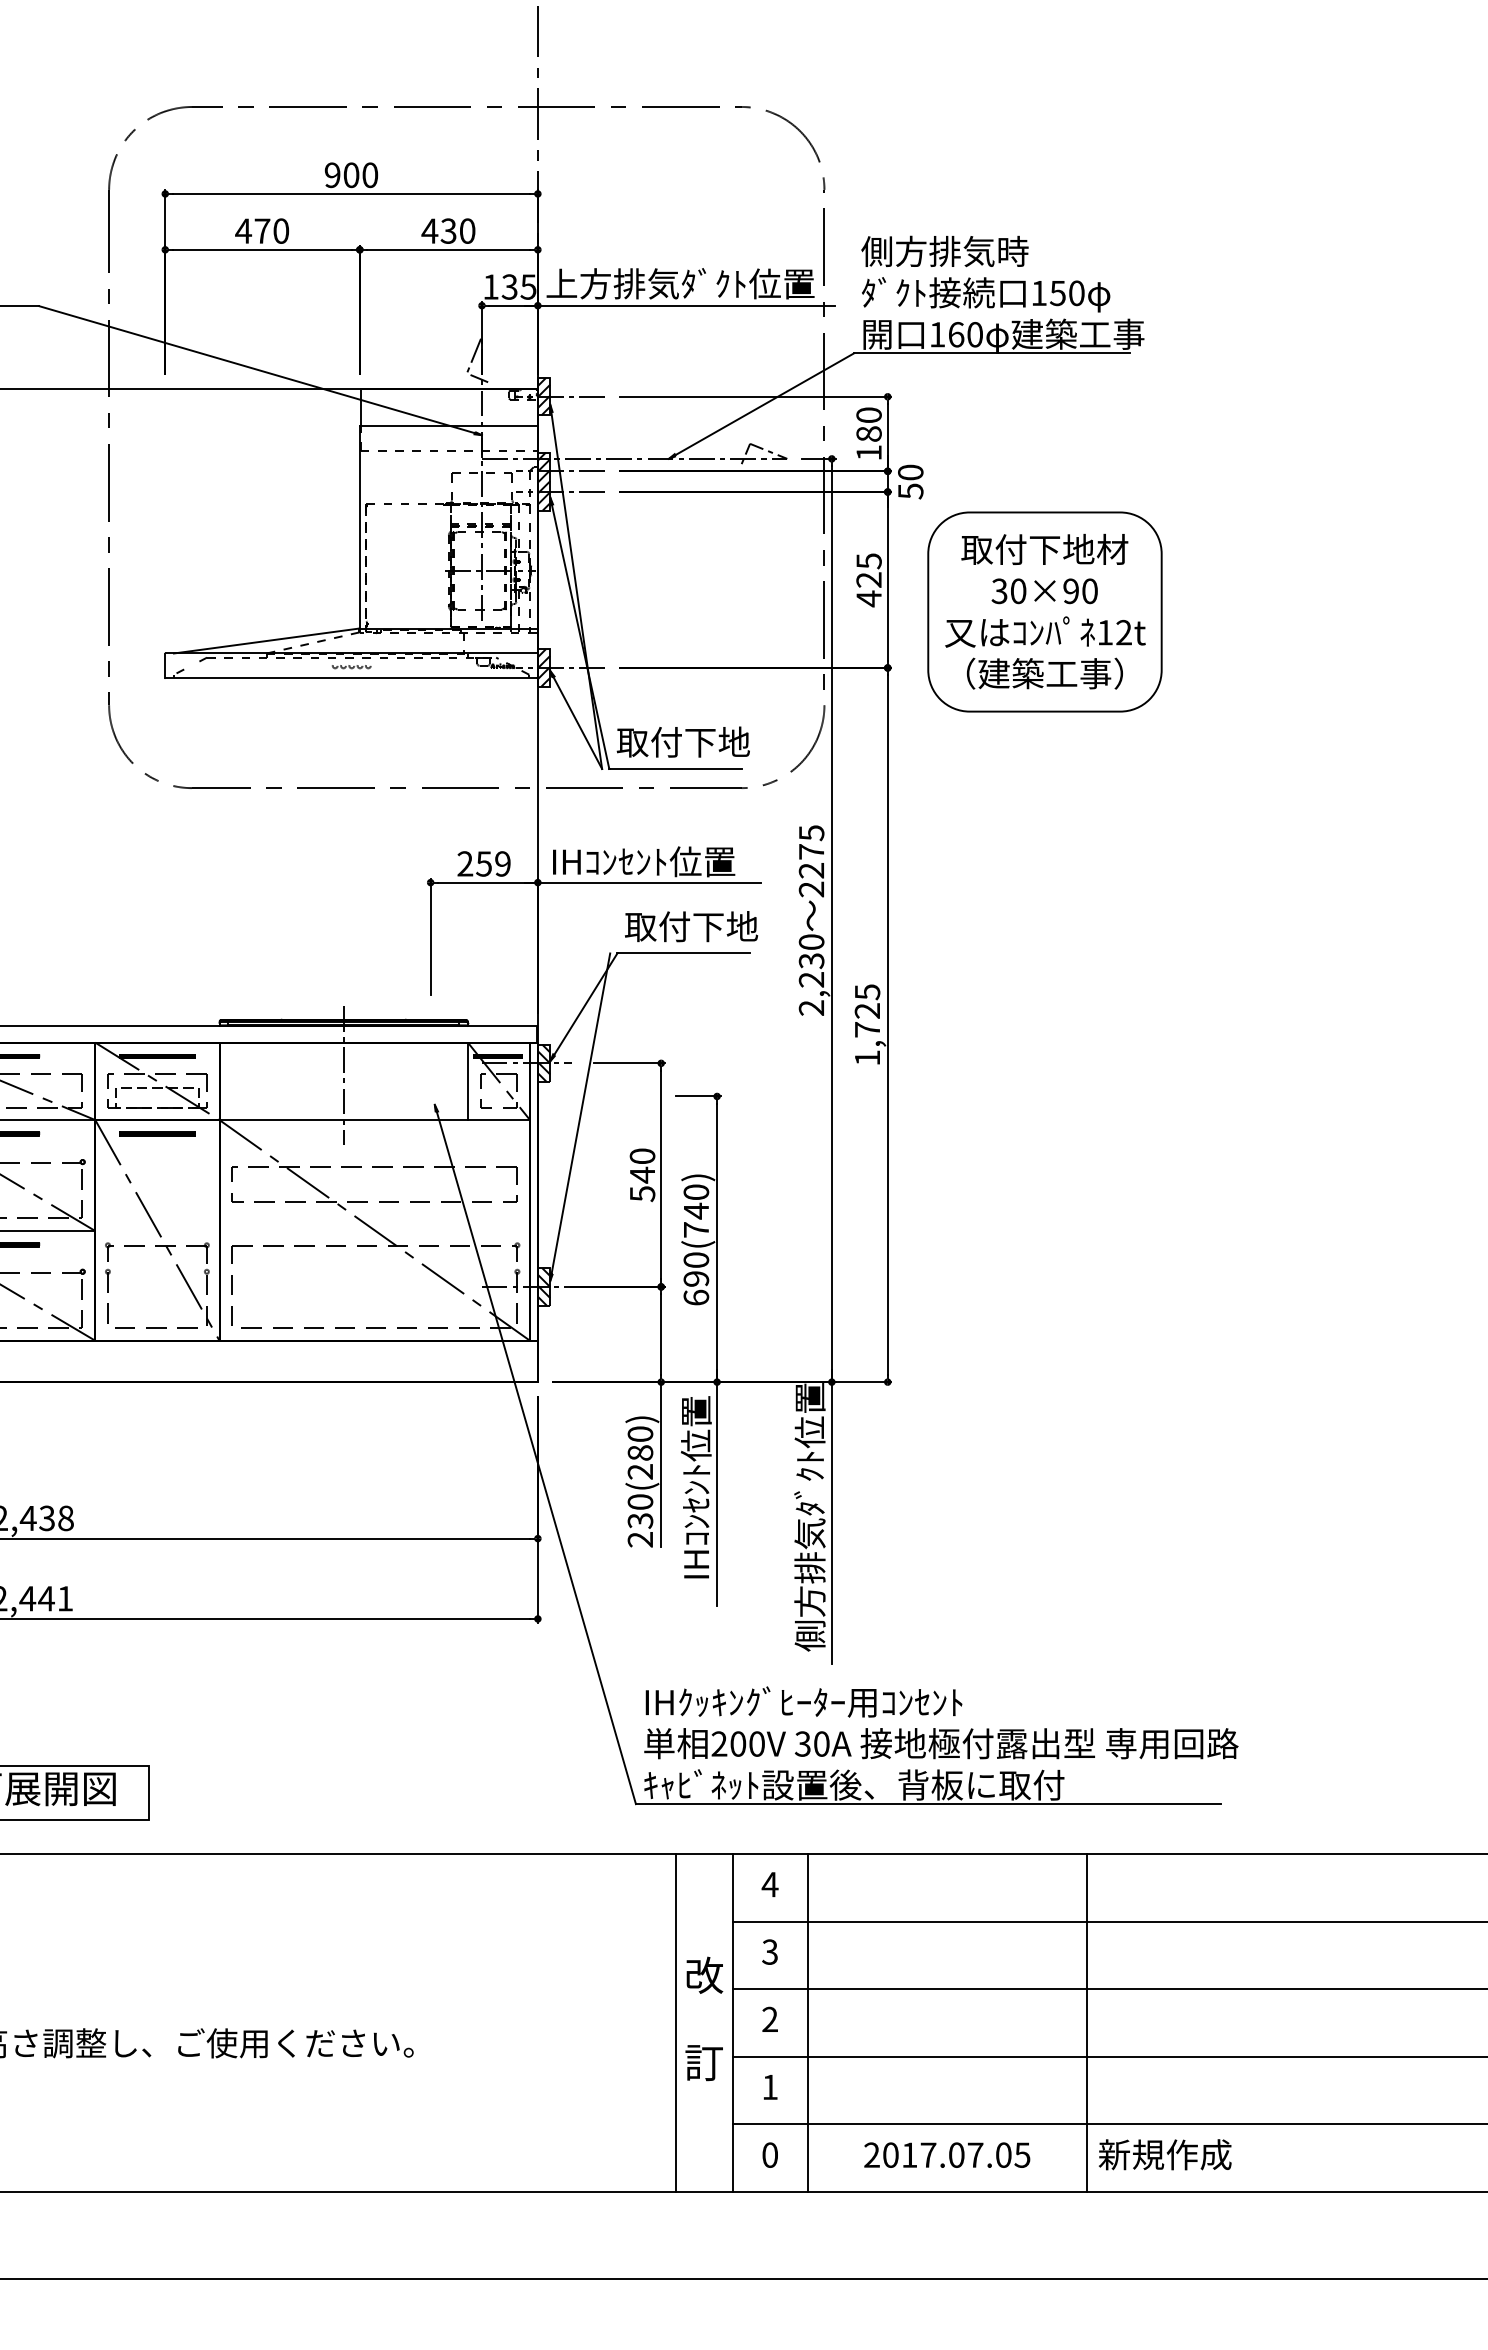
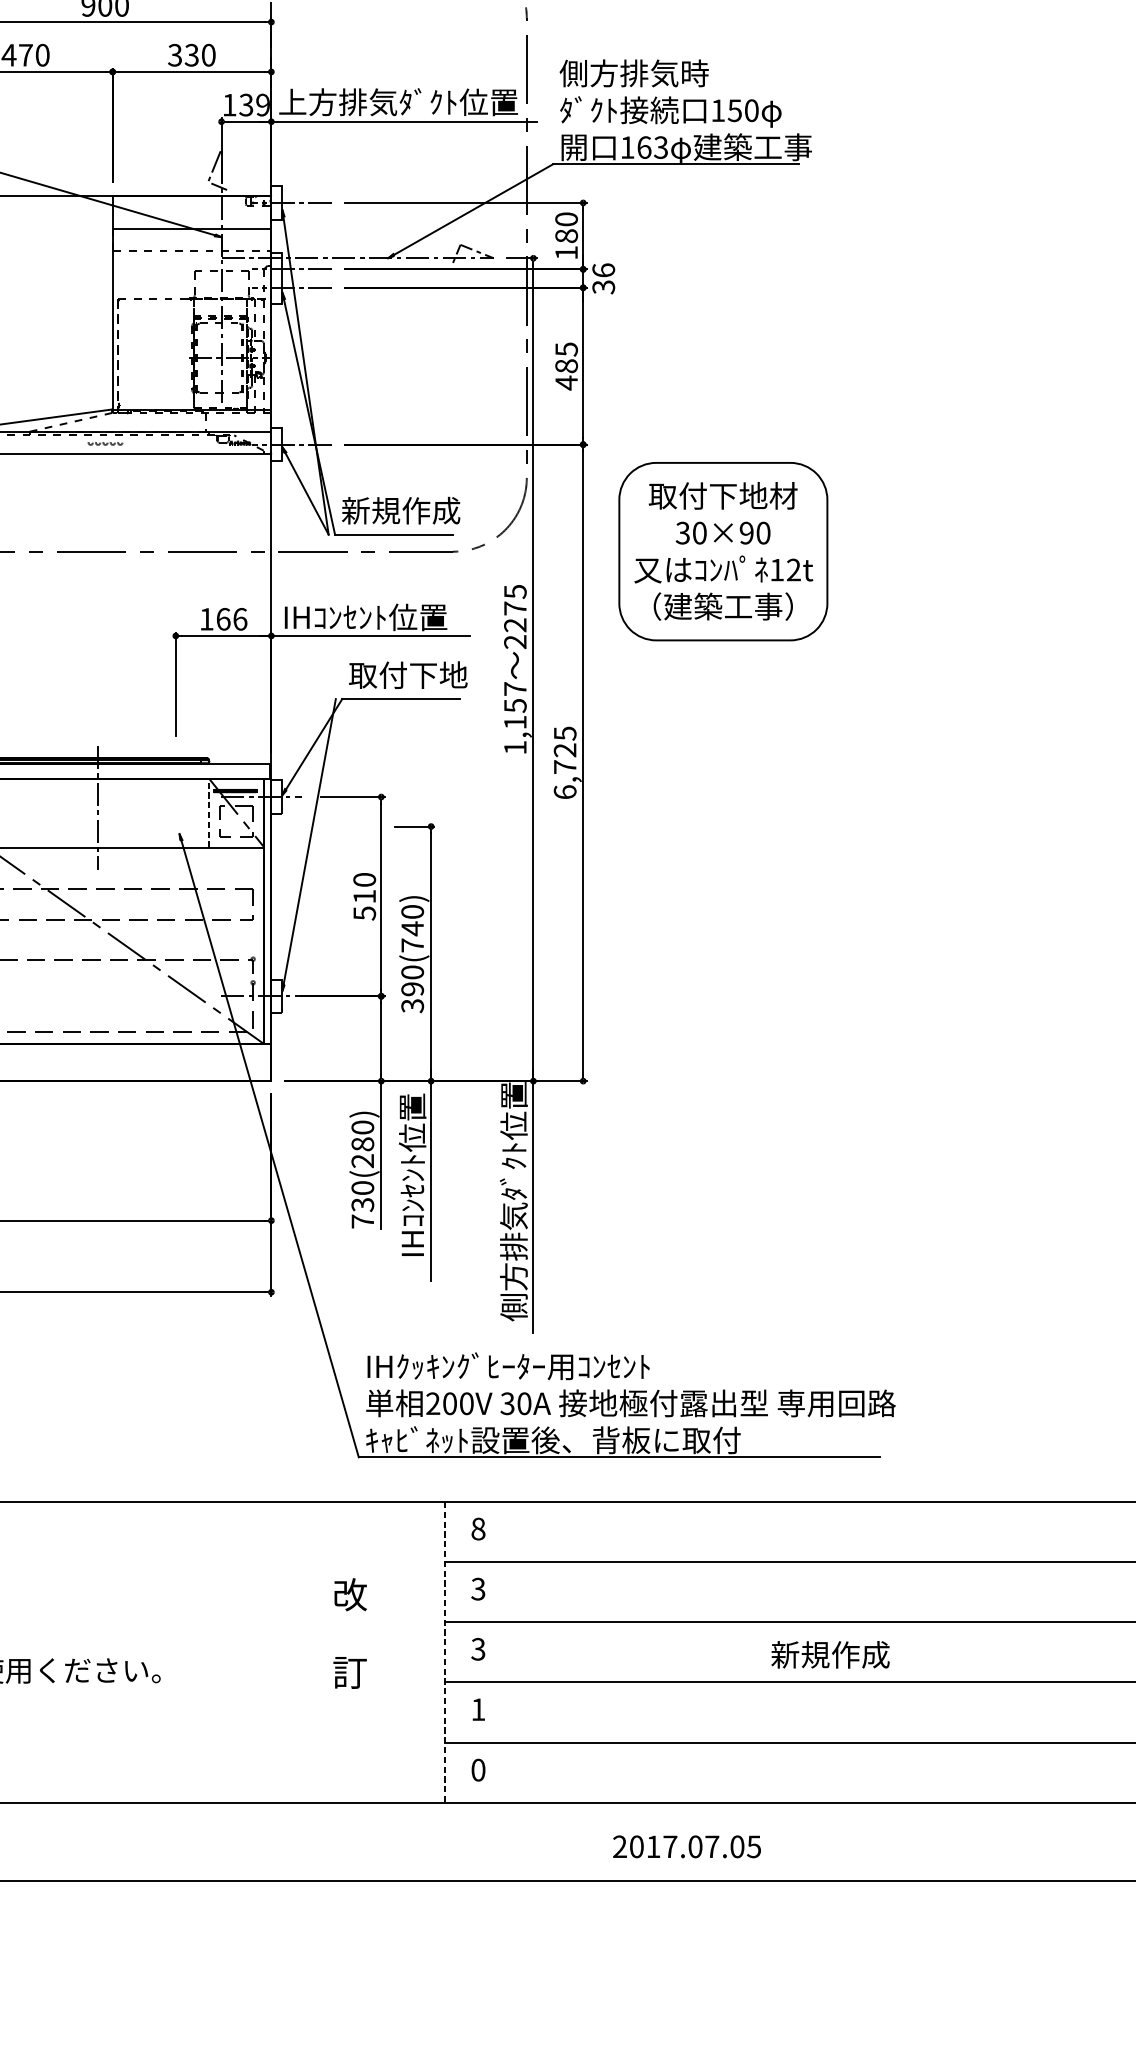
text: (429, 230) -> (174, 54), 430 -> 330
text: (528, 286) -> (263, 104), 135 -> 139
text: (974, 334) -> (660, 147), 160 -> 163
hatch: (543, 396) -> (276, 202), removed
hatch: (543, 481) -> (276, 278), removed
text: (910, 481) -> (603, 278), 50 -> 36
text: (868, 579) -> (566, 365), 425 -> 485
part: (1044, 611) -> (722, 551), moved
hatch: (543, 667) -> (276, 444), removed
text: (682, 741) -> (400, 510), 取付下地 -> 新規作成
text: (483, 863) -> (222, 618), 259 -> 166
text: (811, 974) -> (515, 717), 2,230 -> 1,157
text: (867, 1057) -> (565, 791), 1,725 -> 6,725
hatch: (543, 1062) -> (276, 796), removed
line: (467, 1081) -> (208, 813), solid -> dashed
text: (642, 1174) -> (364, 896), 540 -> 510
hatch: (543, 1286) -> (276, 995), removed
text: (696, 1297) -> (412, 1005), 690(740) -> 390(740)
text: (639, 1539) -> (361, 1221), 230(280) -> 730(280)
text: (769, 1884) -> (477, 1528), 4 -> 8
text: (704, 2018) -> (350, 1633), moved
text: (769, 2019) -> (477, 1649), 2 -> 3
line: (675, 2023) -> (394, 1652), removed
line: (732, 2023) -> (444, 1652), solid -> dashed
line: (807, 2023) -> (511, 1652), removed
line: (1087, 2023) -> (761, 1652), removed
text: (947, 2154) -> (687, 1846), moved
text: (1164, 2154) -> (829, 1654), moved

